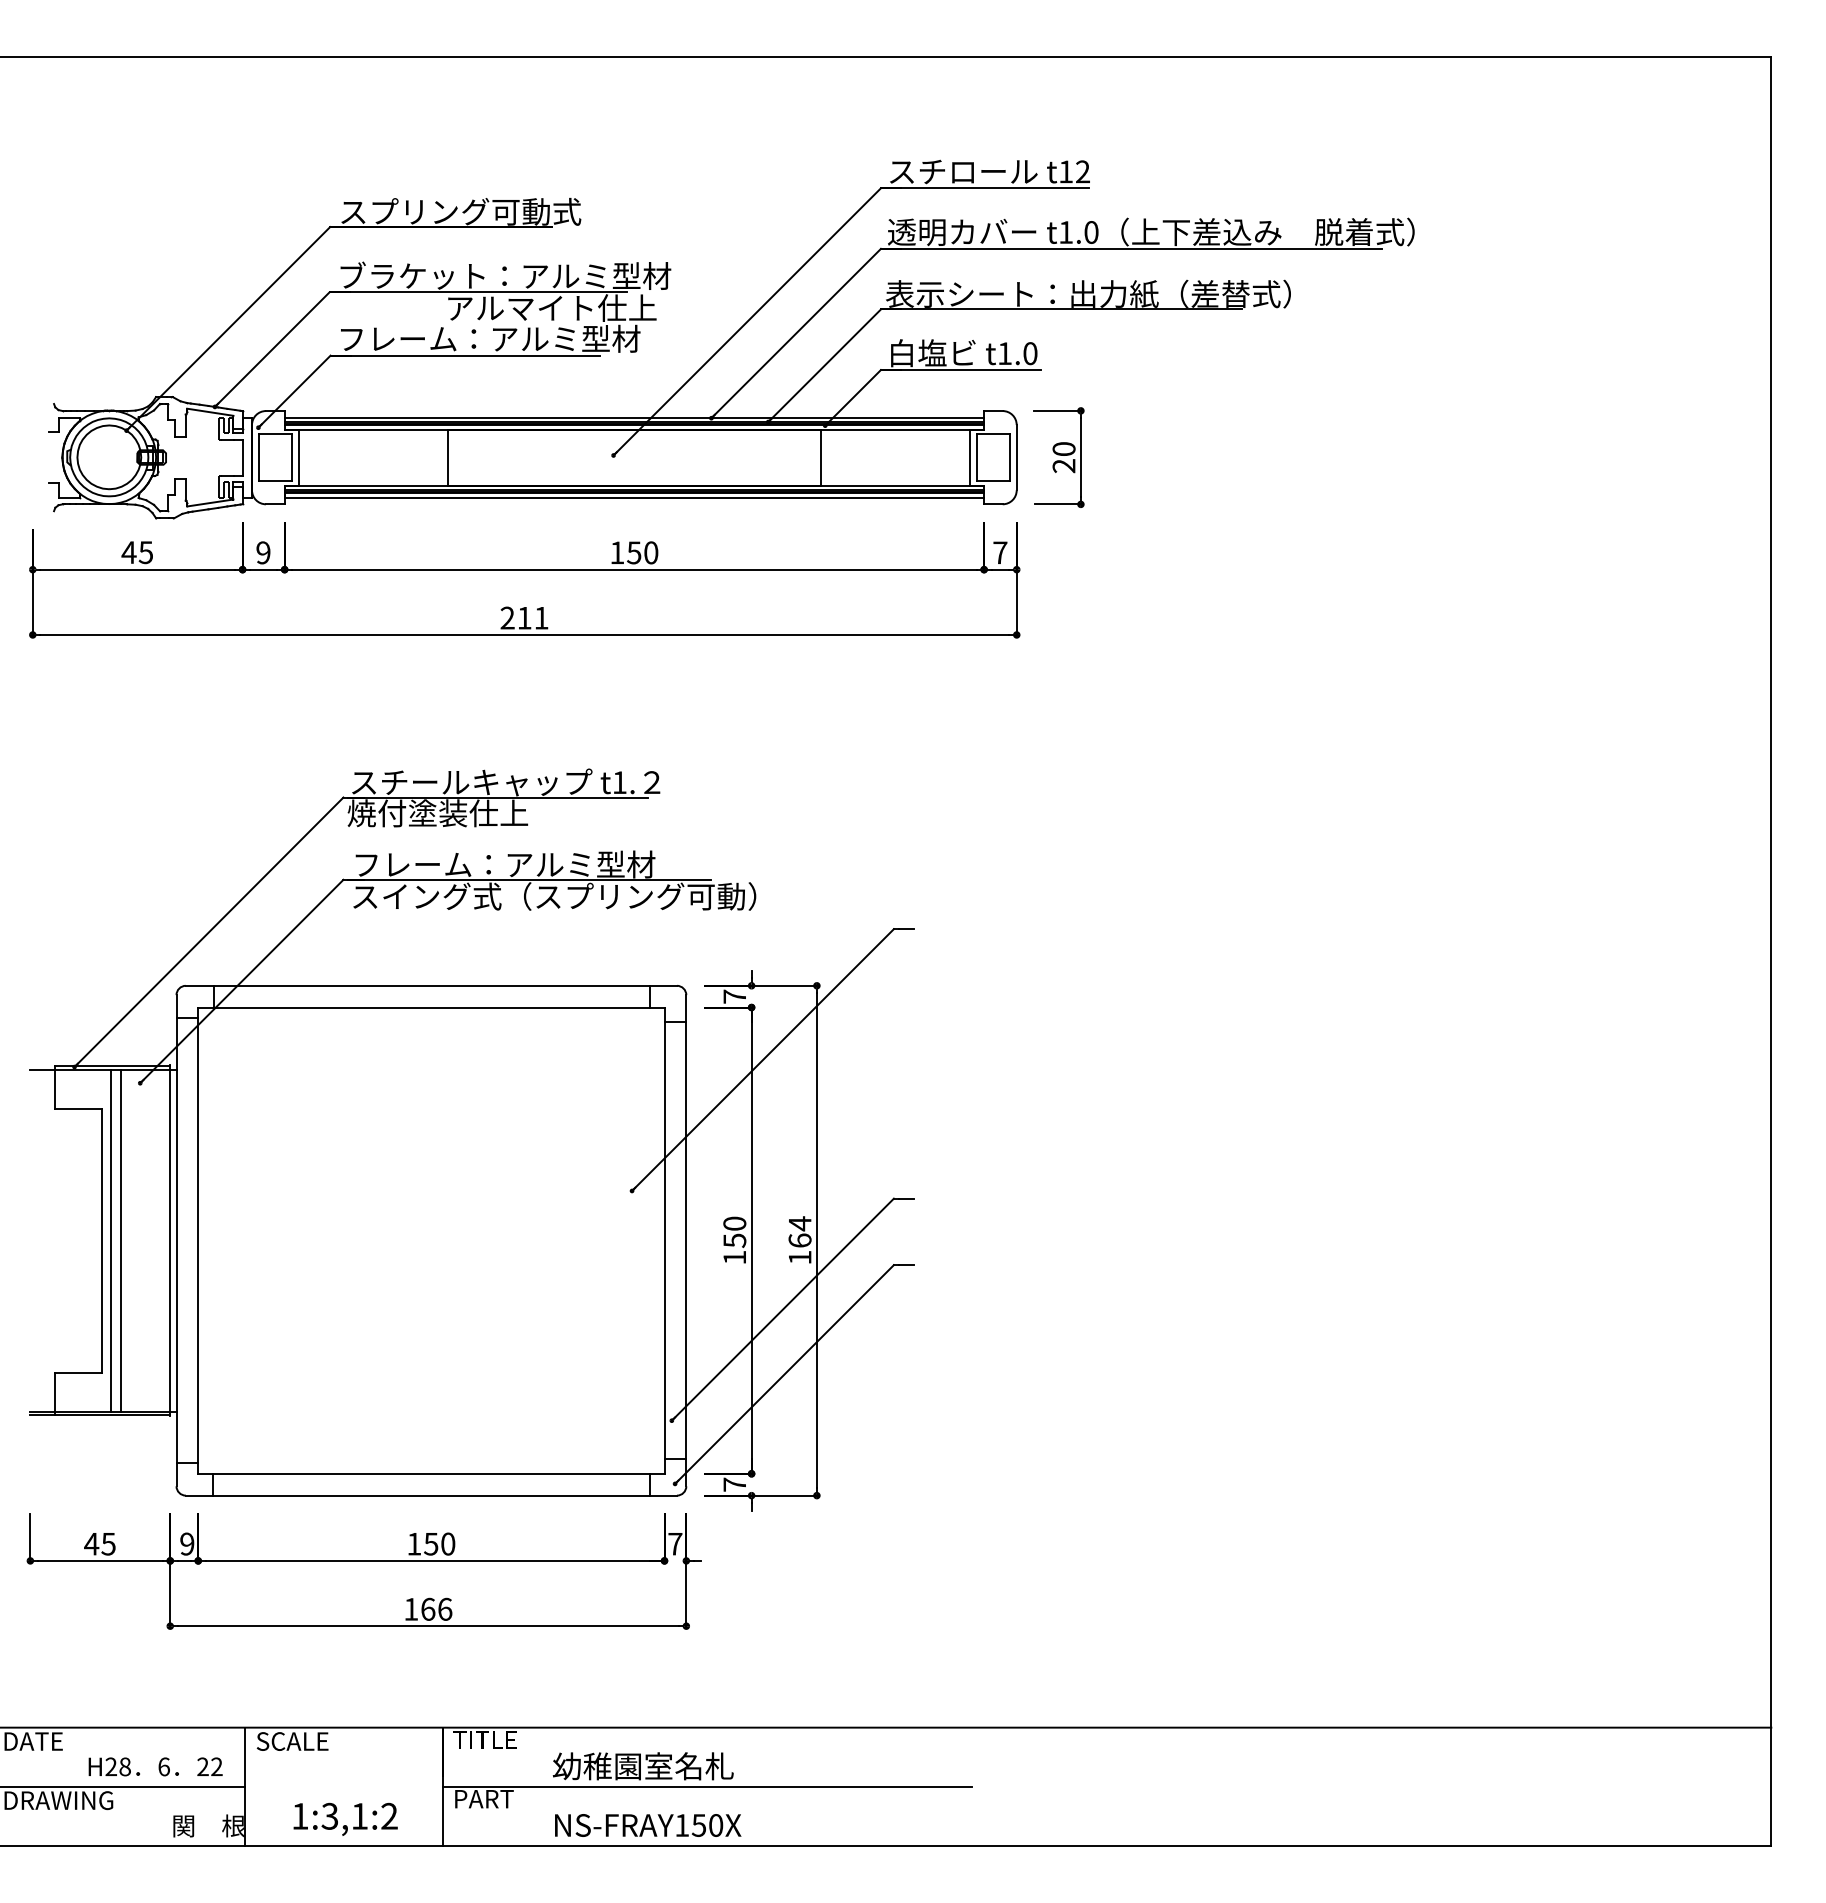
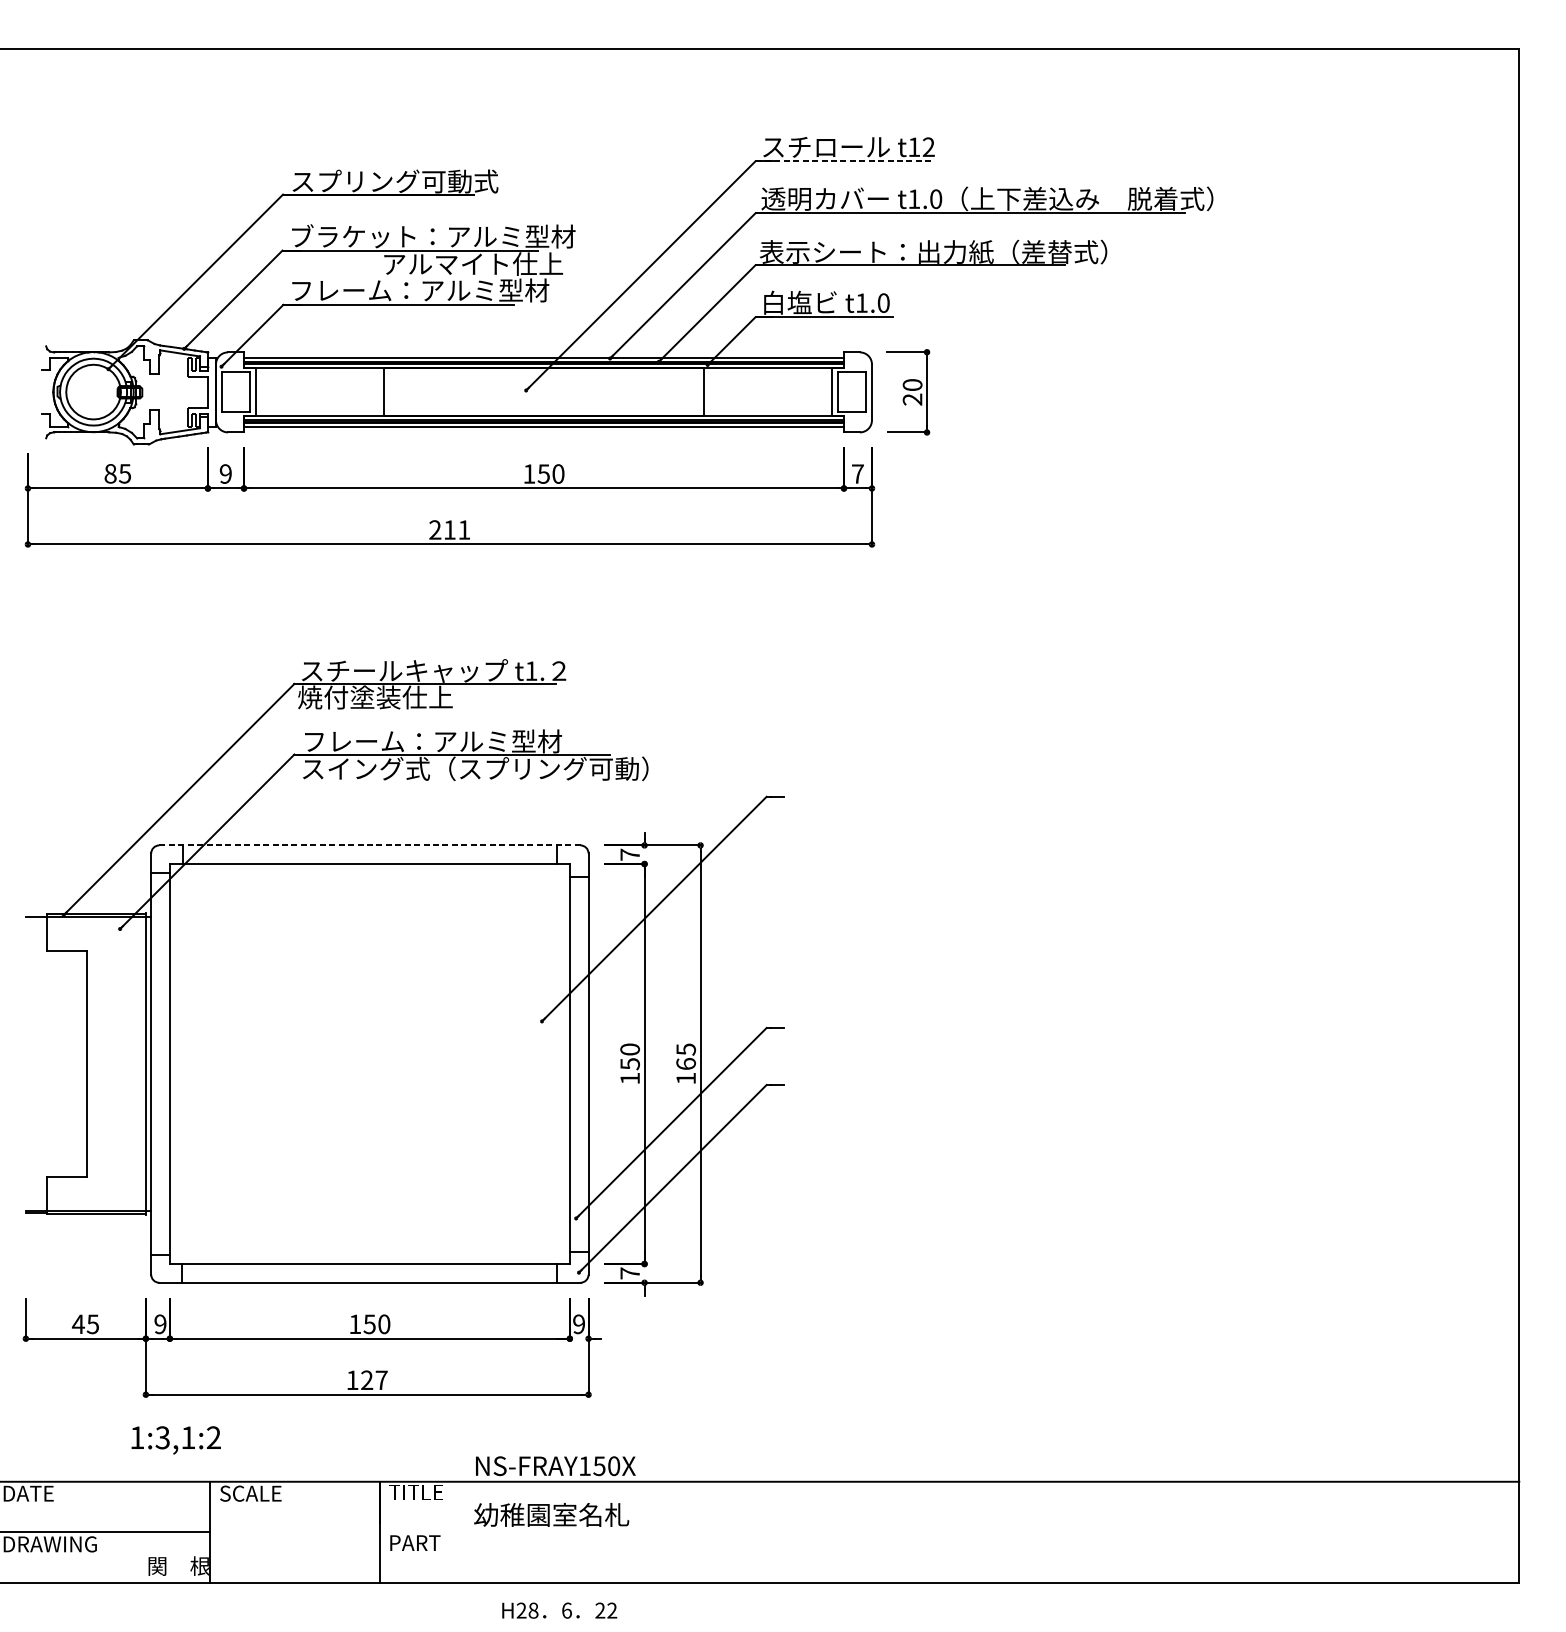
line: (984, 188) -> (844, 161), solid -> dashed
text: (128, 552) -> (110, 473), 45 -> 85
line: (431, 985) -> (369, 845), solid -> dashed
text: (800, 1223) -> (686, 1049), 164 -> 165
line: (111, 1240) -> (95, 1063), removed
line: (120, 1240) -> (103, 1063), removed
text: (675, 1543) -> (579, 1323), 7 -> 9
text: (436, 1608) -> (374, 1379), 166 -> 127
text: (155, 1766) -> (559, 1610), moved
line: (707, 1786) -> (606, 1532), removed
text: (345, 1818) -> (176, 1439), moved
text: (648, 1825) -> (556, 1466), moved

